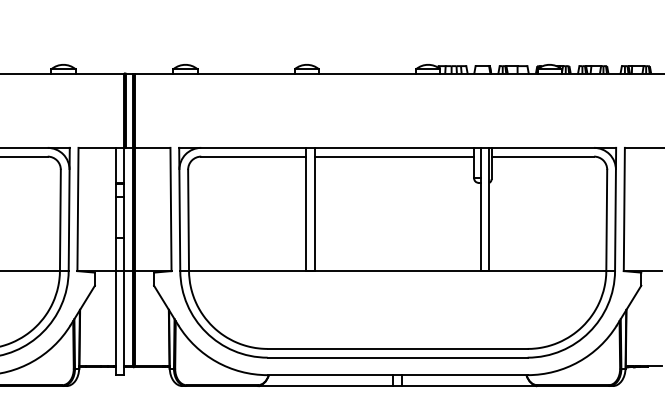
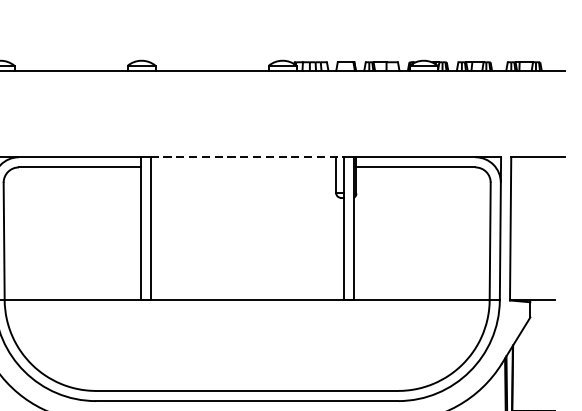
line: (398, 147) -> (248, 156), solid -> dashed
line: (394, 156) -> (243, 167), removed

